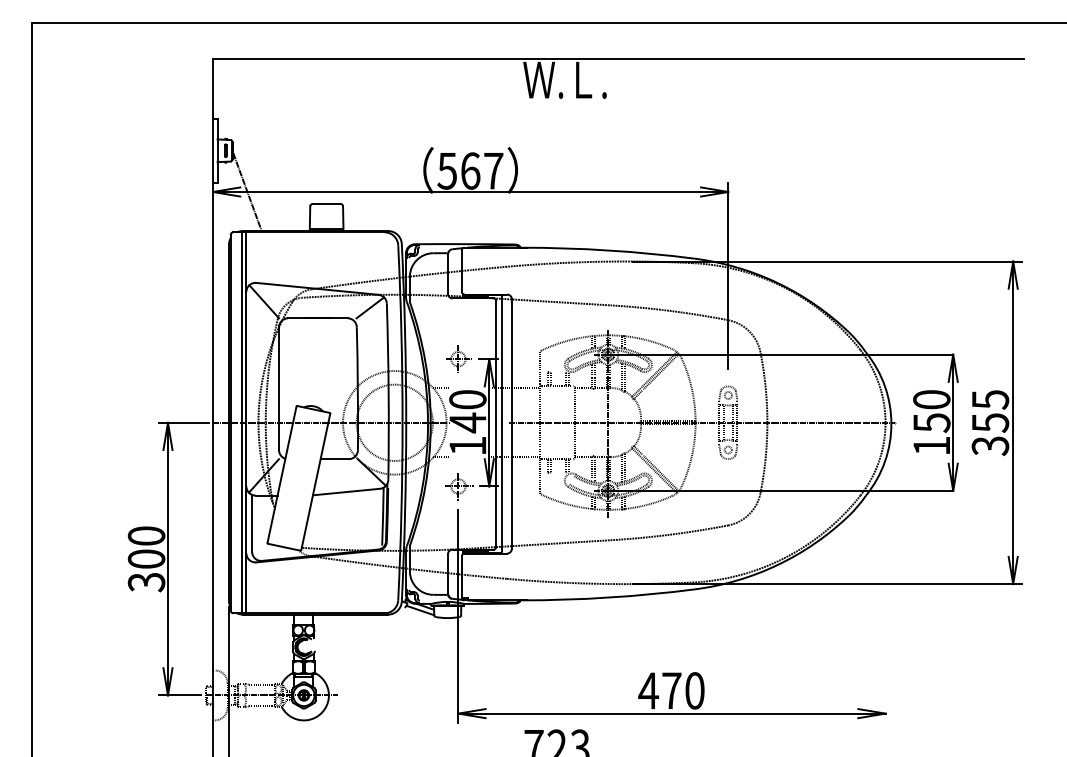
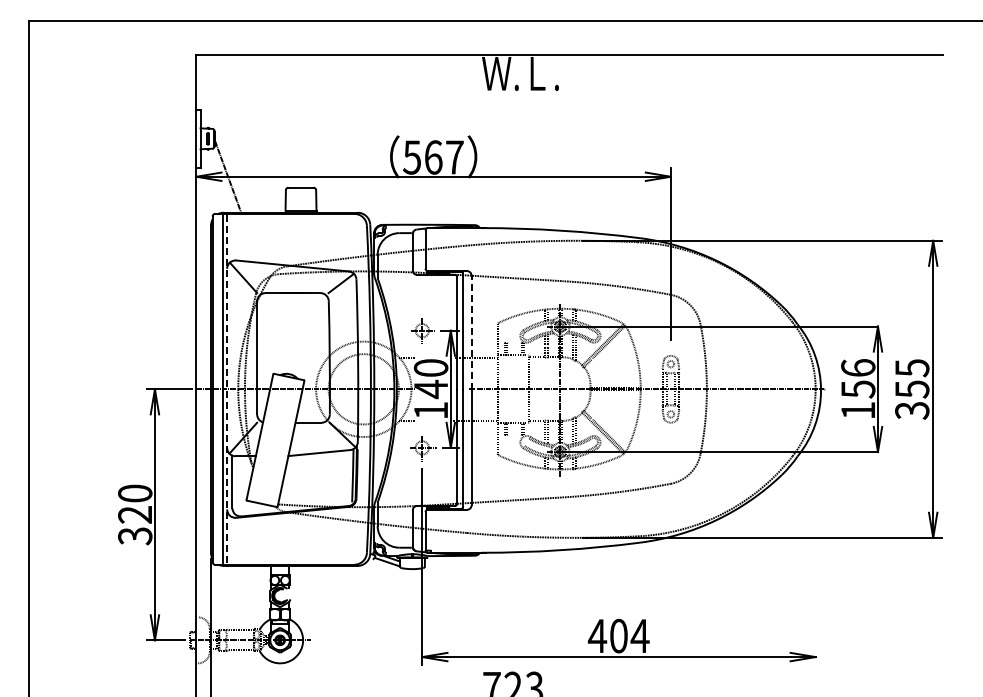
line: (511, 361) -> (471, 332), solid -> dashed
text: (932, 399) -> (858, 367), 150 -> 156
line: (246, 423) -> (227, 389), solid -> dashed
text: (146, 558) -> (135, 514), 300 -> 320
text: (683, 690) -> (629, 635), 470 -> 404

